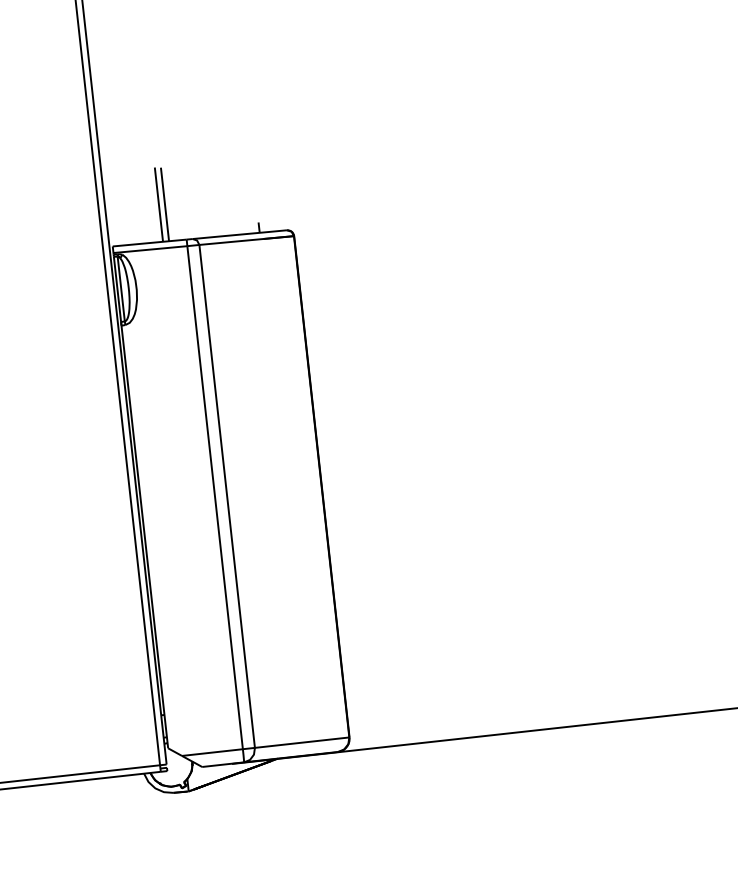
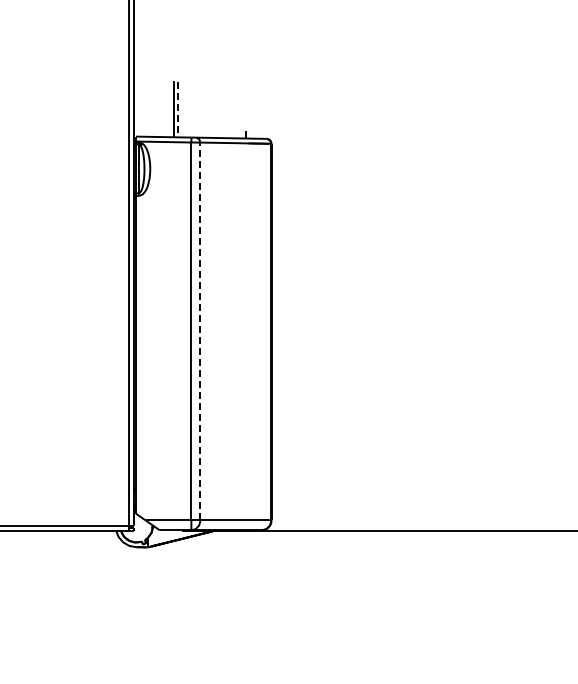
line: (165, 204) -> (178, 109), solid -> dashed
line: (227, 496) -> (200, 331), solid -> dashed

